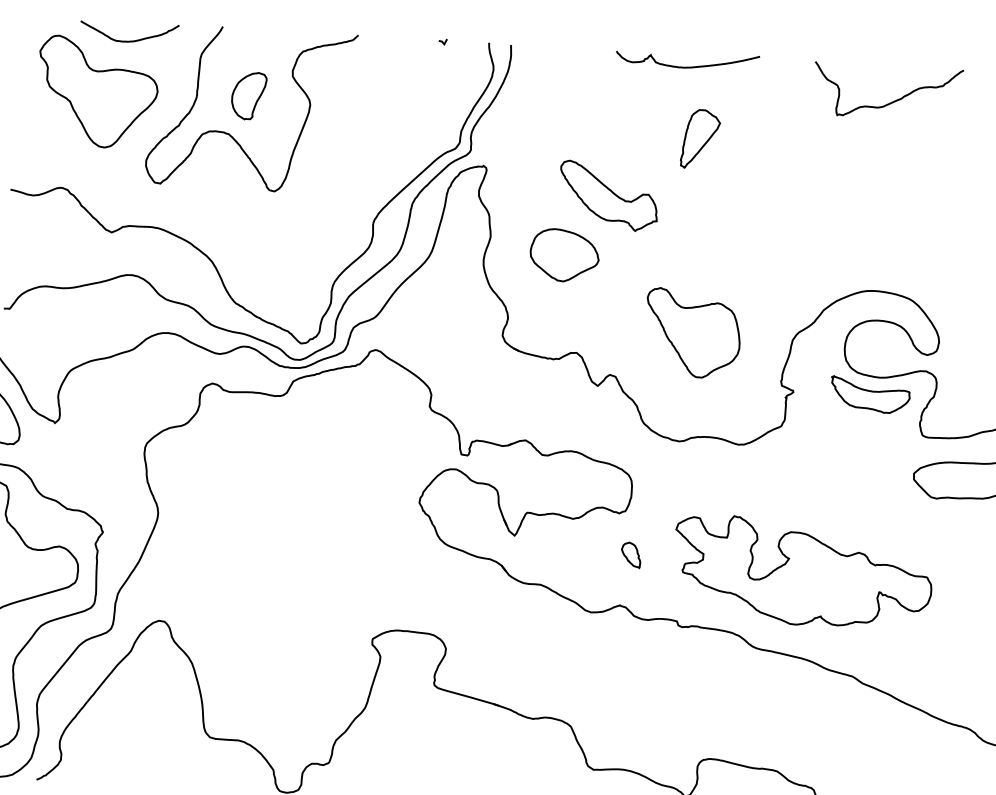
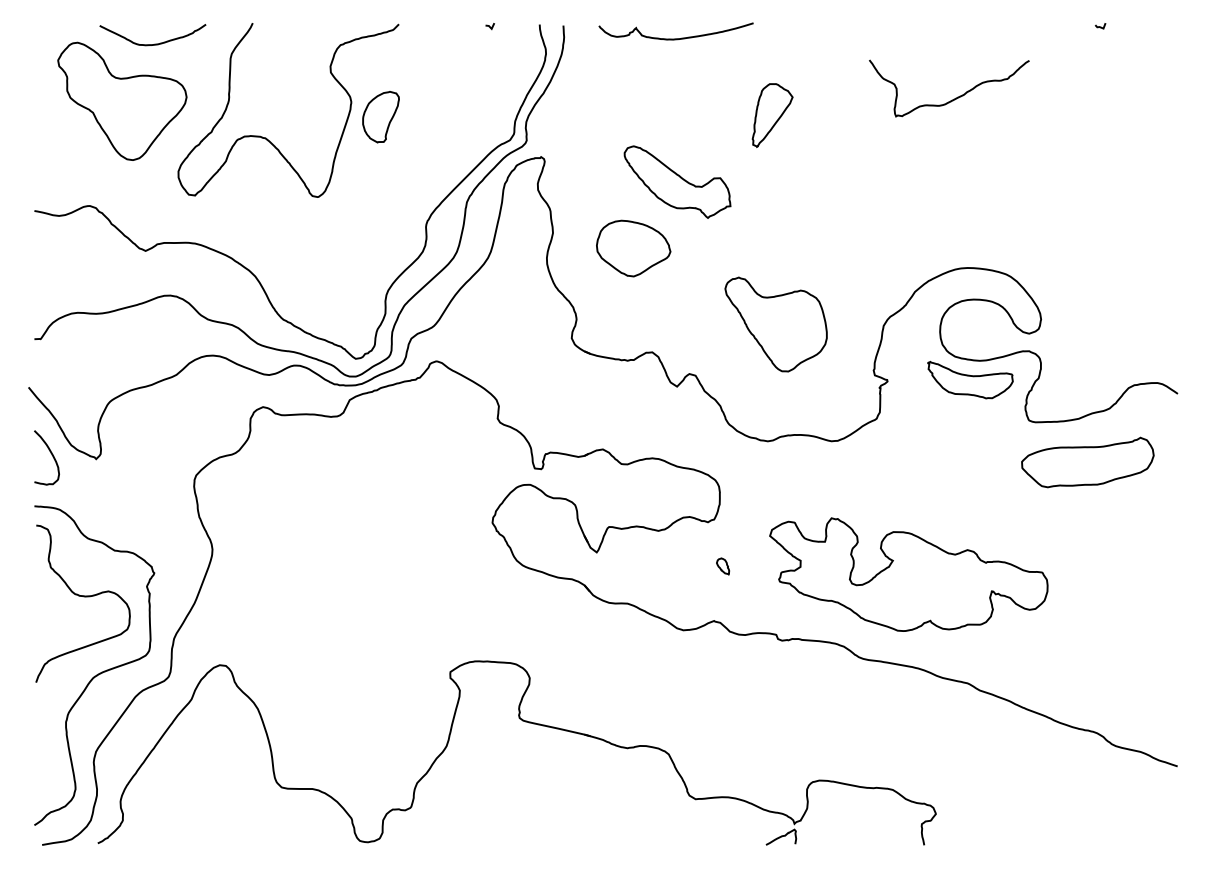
curve: (686, 66) -> (675, 38), moved
part: (248, 96) -> (380, 117), moved
curve: (893, 100) -> (955, 97), moved
part: (630, 555) -> (722, 566), size x0.6

